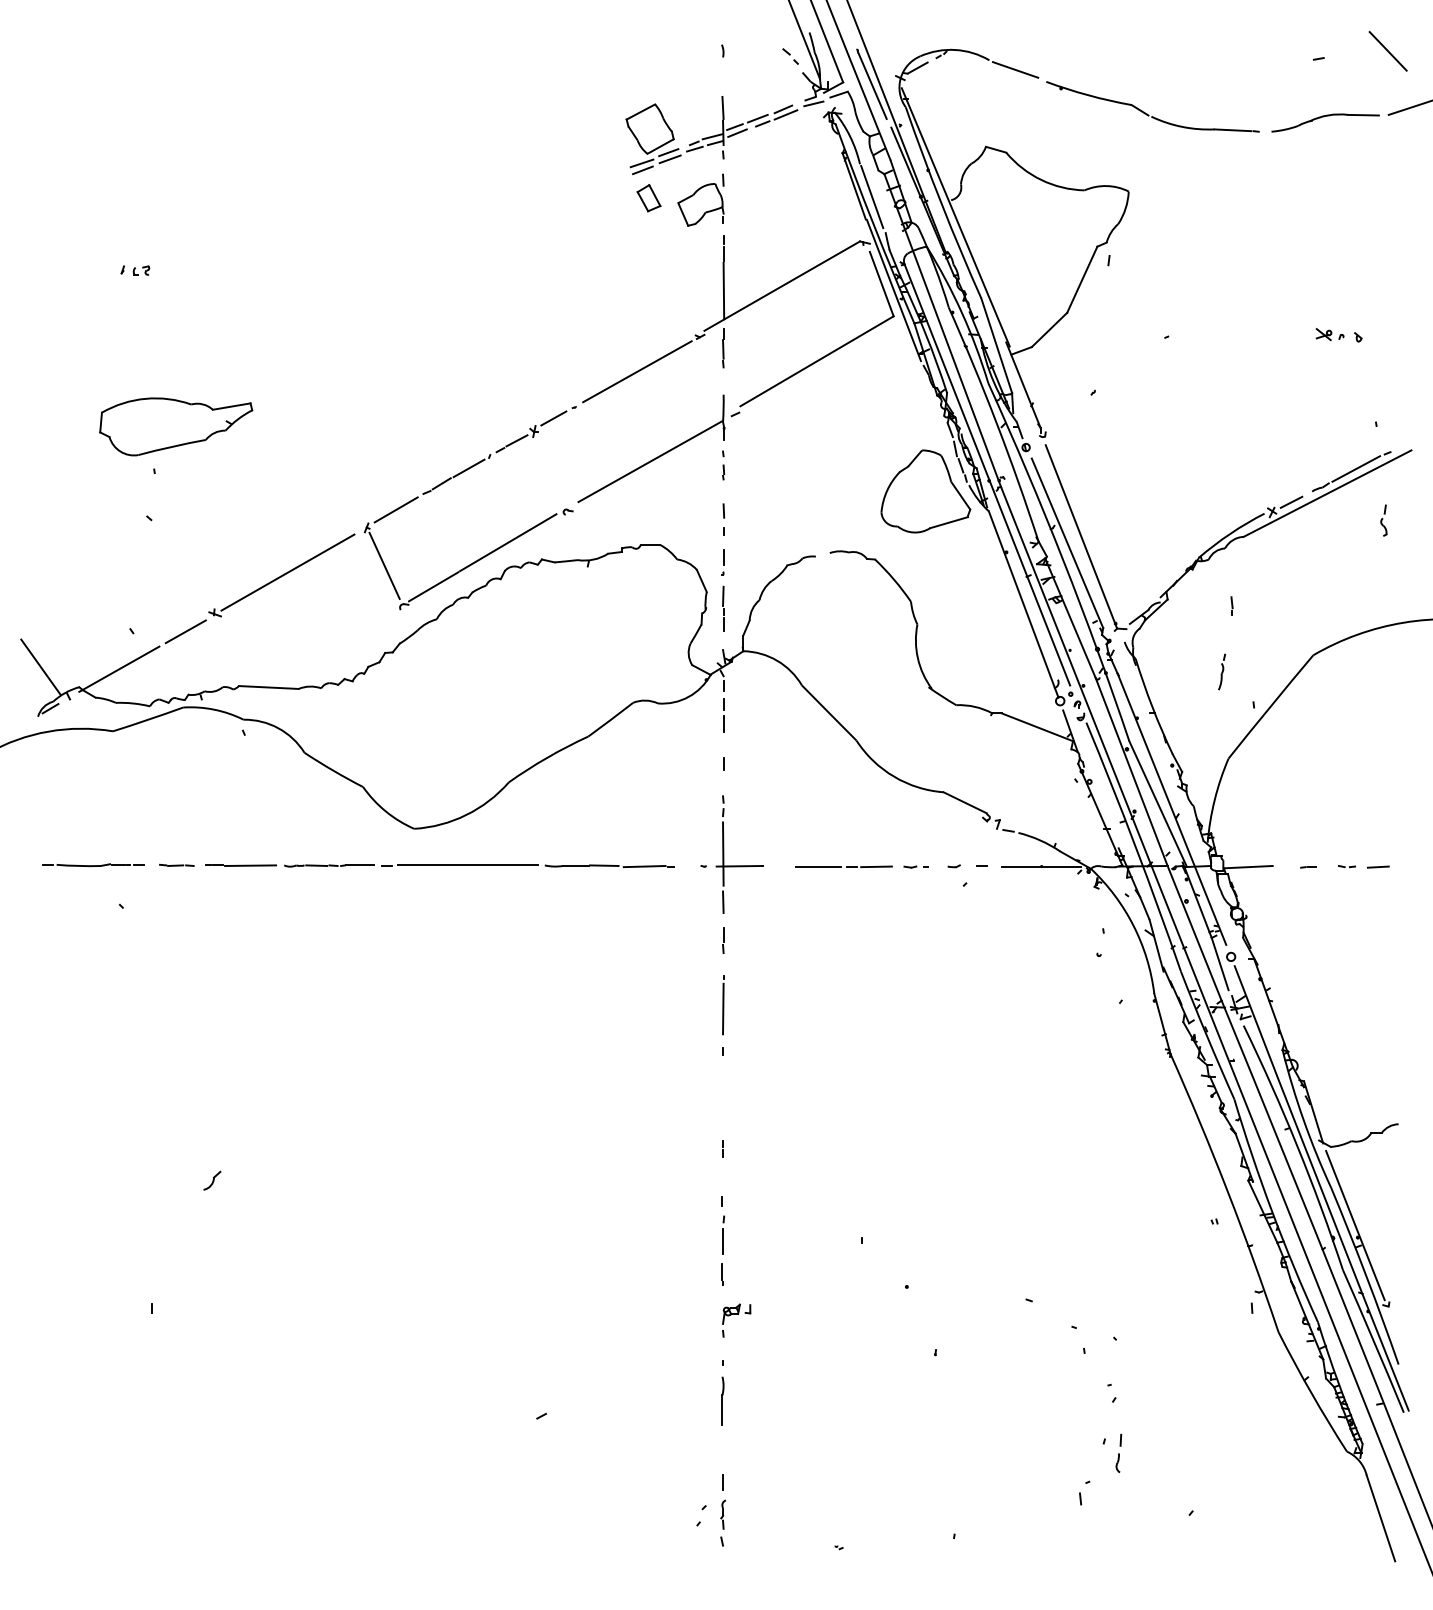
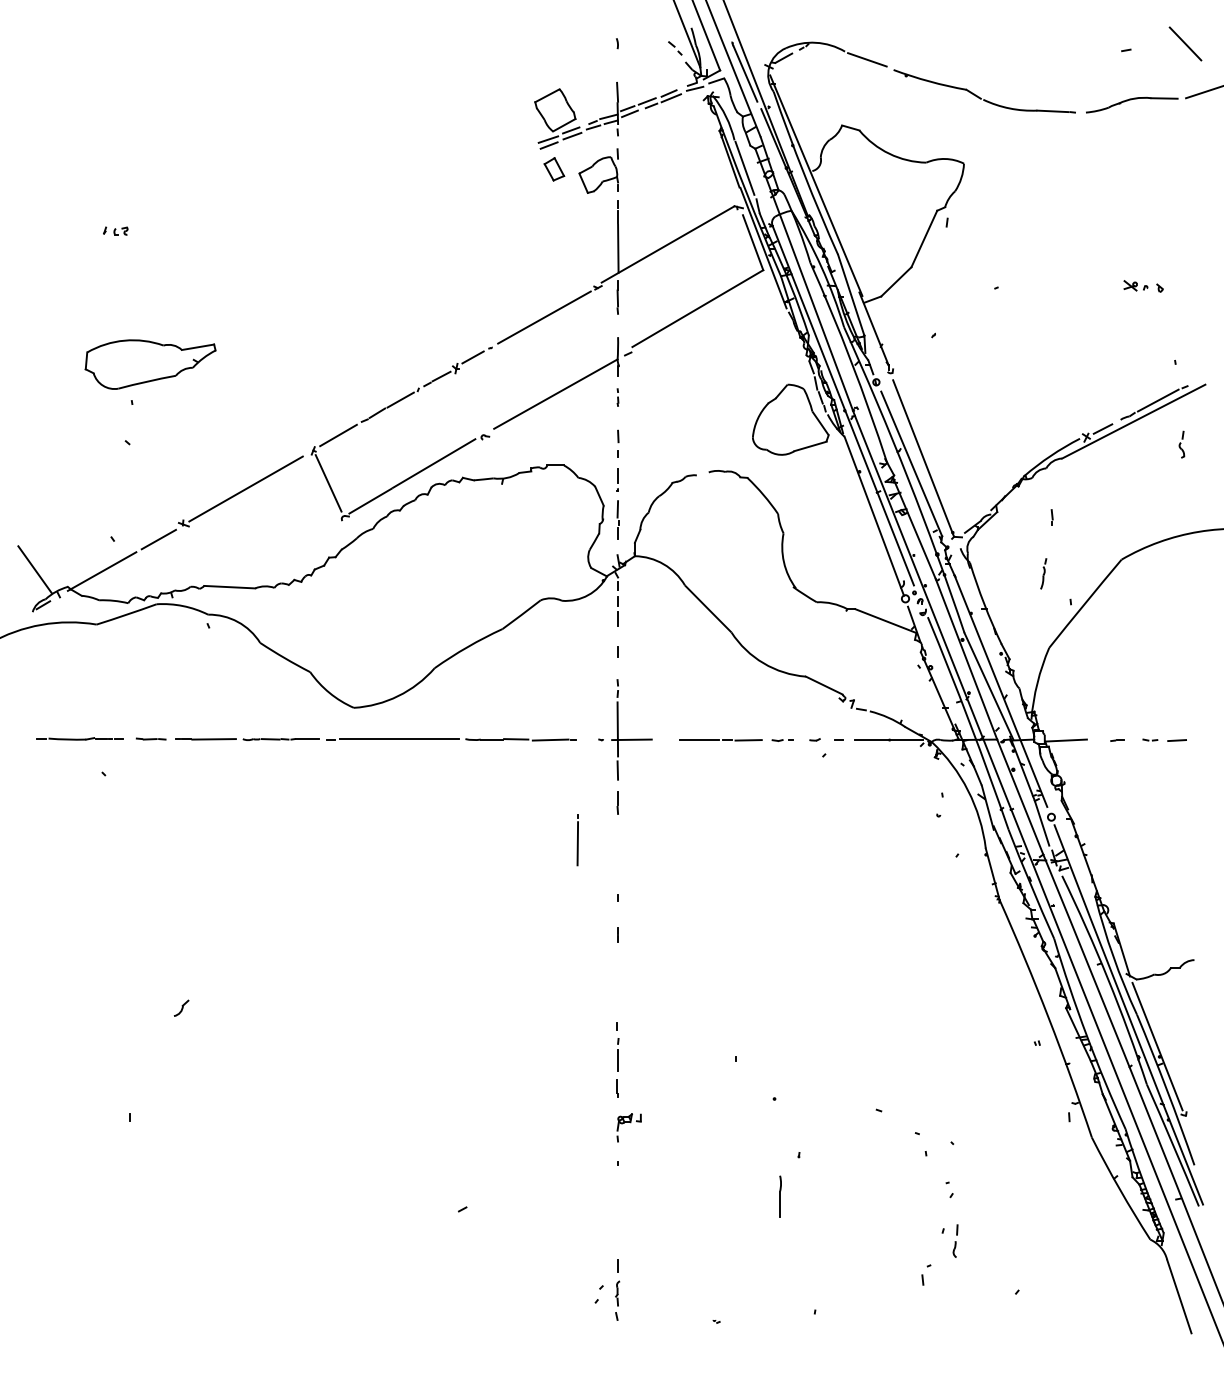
part: (722, 465) -> (617, 397), size x0.7
line: (722, 1005) -> (577, 840), moved
line: (722, 1148) -> (617, 934), moved
line: (722, 1401) -> (780, 1196), moved

